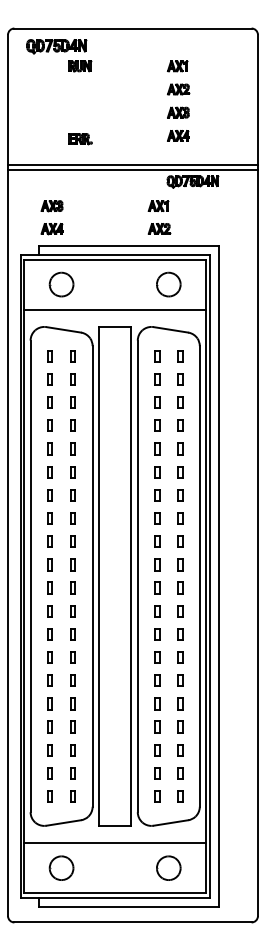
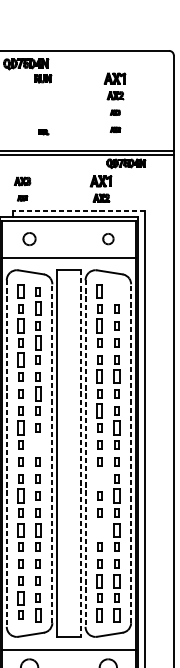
part: (177, 66) -> (114, 78), size x1.4
part: (178, 112) -> (115, 112), size x0.6
part: (178, 135) -> (115, 129), size x0.6
part: (80, 139) -> (43, 132), size x0.6
part: (158, 205) -> (100, 180), size x1.4
part: (51, 229) -> (22, 198), size x0.6
line: (128, 245) -> (78, 210), solid -> dashed
part: (61, 284) -> (29, 239), size x0.7
part: (168, 284) -> (108, 239), size x0.6
part: (49, 356) -> (20, 291), size x1.6
part: (157, 356) -> (100, 291), size x1.6
part: (180, 356) -> (116, 291), removed
part: (72, 379) -> (37, 308), size x1.6
part: (49, 402) -> (20, 325), size x1.6
part: (157, 402) -> (100, 325), size x1.6
part: (72, 425) -> (37, 342), size x1.6
part: (49, 448) -> (20, 359), size x1.6
part: (157, 472) -> (100, 377), size x1.6
part: (180, 472) -> (116, 377), size x1.6
part: (72, 495) -> (37, 394), size x1.6
part: (157, 518) -> (100, 411), size x1.6
part: (49, 541) -> (20, 427), size x1.6
part: (180, 541) -> (116, 427), size x1.6
part: (72, 564) -> (37, 444), removed
line: (92, 575) -> (52, 452), solid -> dashed
line: (199, 575) -> (130, 452), solid -> dashed
line: (30, 576) -> (6, 453), solid -> dashed
line: (131, 576) -> (80, 453), solid -> dashed
line: (137, 576) -> (85, 453), solid -> dashed
part: (157, 611) -> (100, 479), removed
part: (49, 634) -> (20, 496), size x1.6
part: (180, 634) -> (116, 496), size x1.6
part: (49, 680) -> (20, 530), size x1.6
part: (72, 680) -> (37, 530), size x1.6
part: (157, 680) -> (100, 530), removed
part: (180, 680) -> (116, 530), size x1.6
part: (157, 750) -> (100, 581), size x1.6
part: (180, 750) -> (116, 581), size x1.6
part: (49, 773) -> (20, 598), size x1.6
part: (72, 796) -> (37, 615), size x1.6
part: (157, 796) -> (100, 615), size x1.6
part: (180, 796) -> (116, 615), size x1.6

